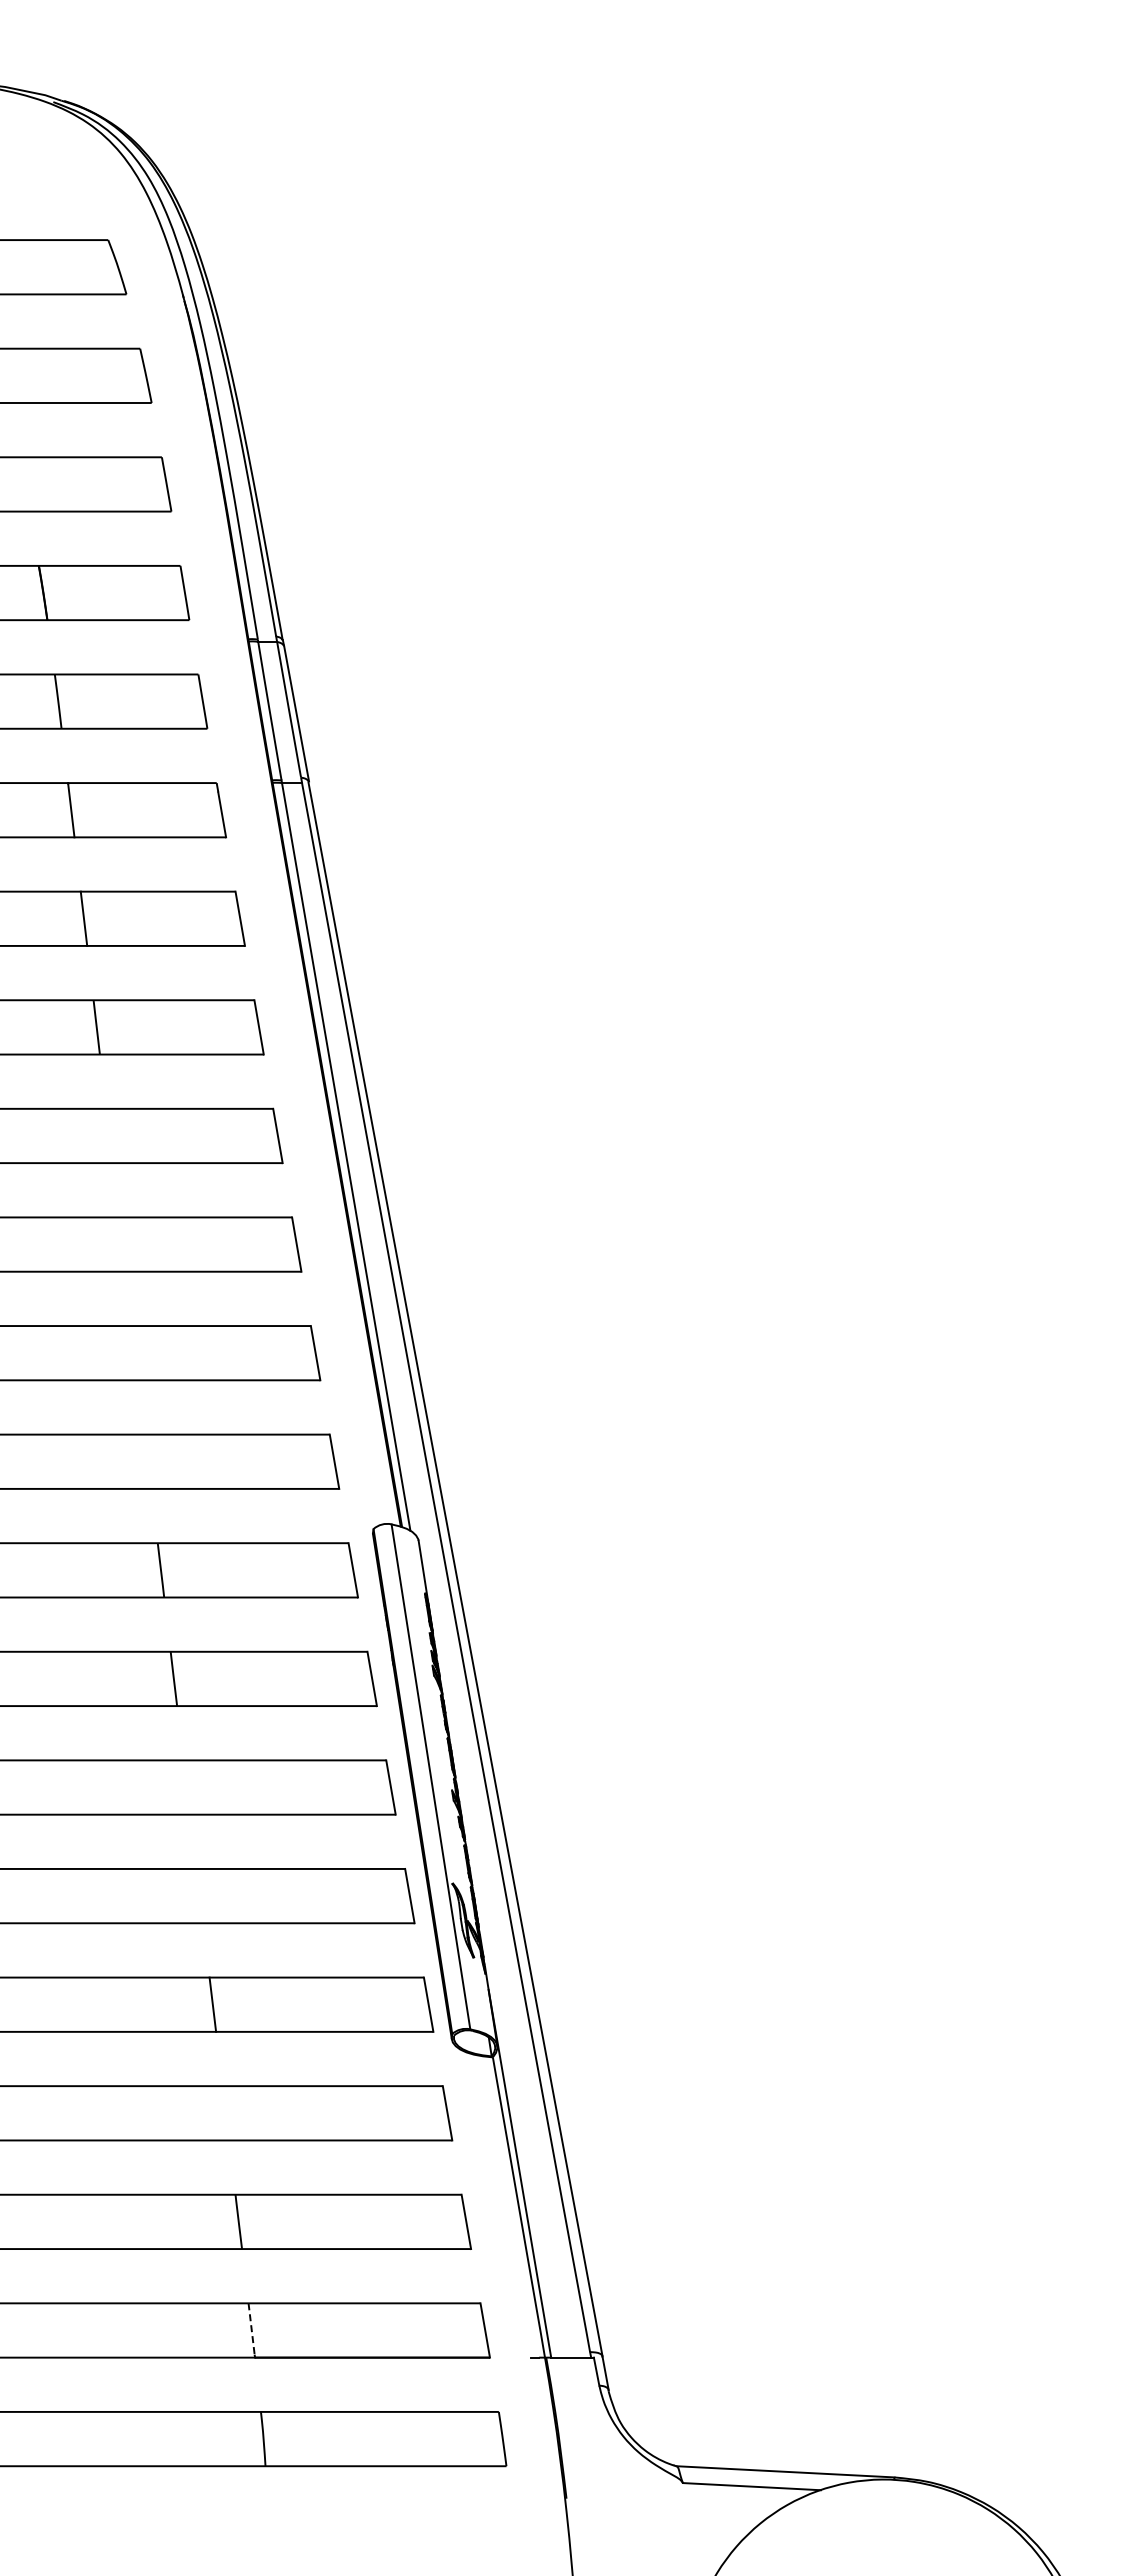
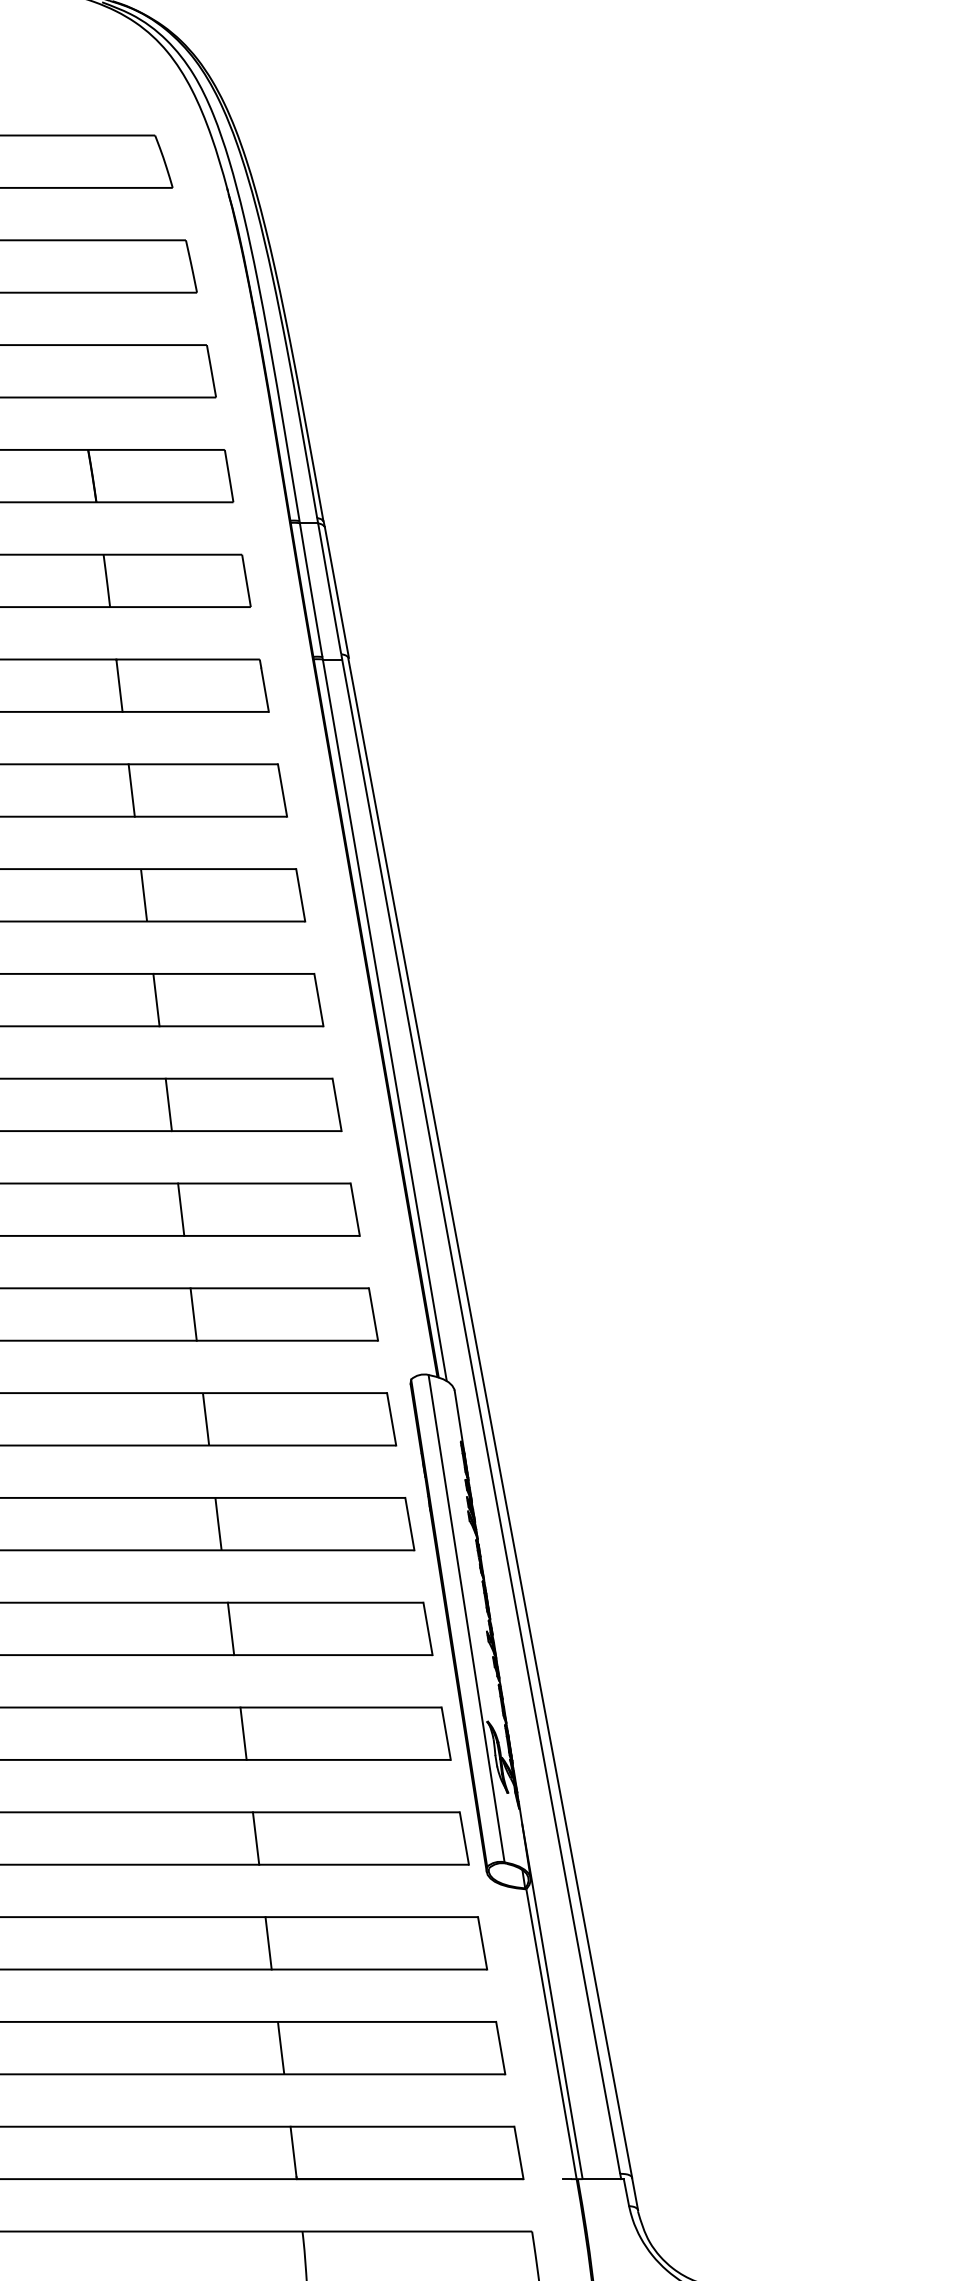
line: (109, 1135) -> (156, 999), added
line: (122, 1244) -> (168, 1104), added
line: (135, 1353) -> (181, 1210), added
line: (147, 1461) -> (193, 1314), added
line: (186, 1787) -> (230, 1628), added
line: (199, 1895) -> (243, 1733), added
line: (225, 2113) -> (268, 1943), added
line: (251, 2329) -> (293, 2151), dashed -> solid

